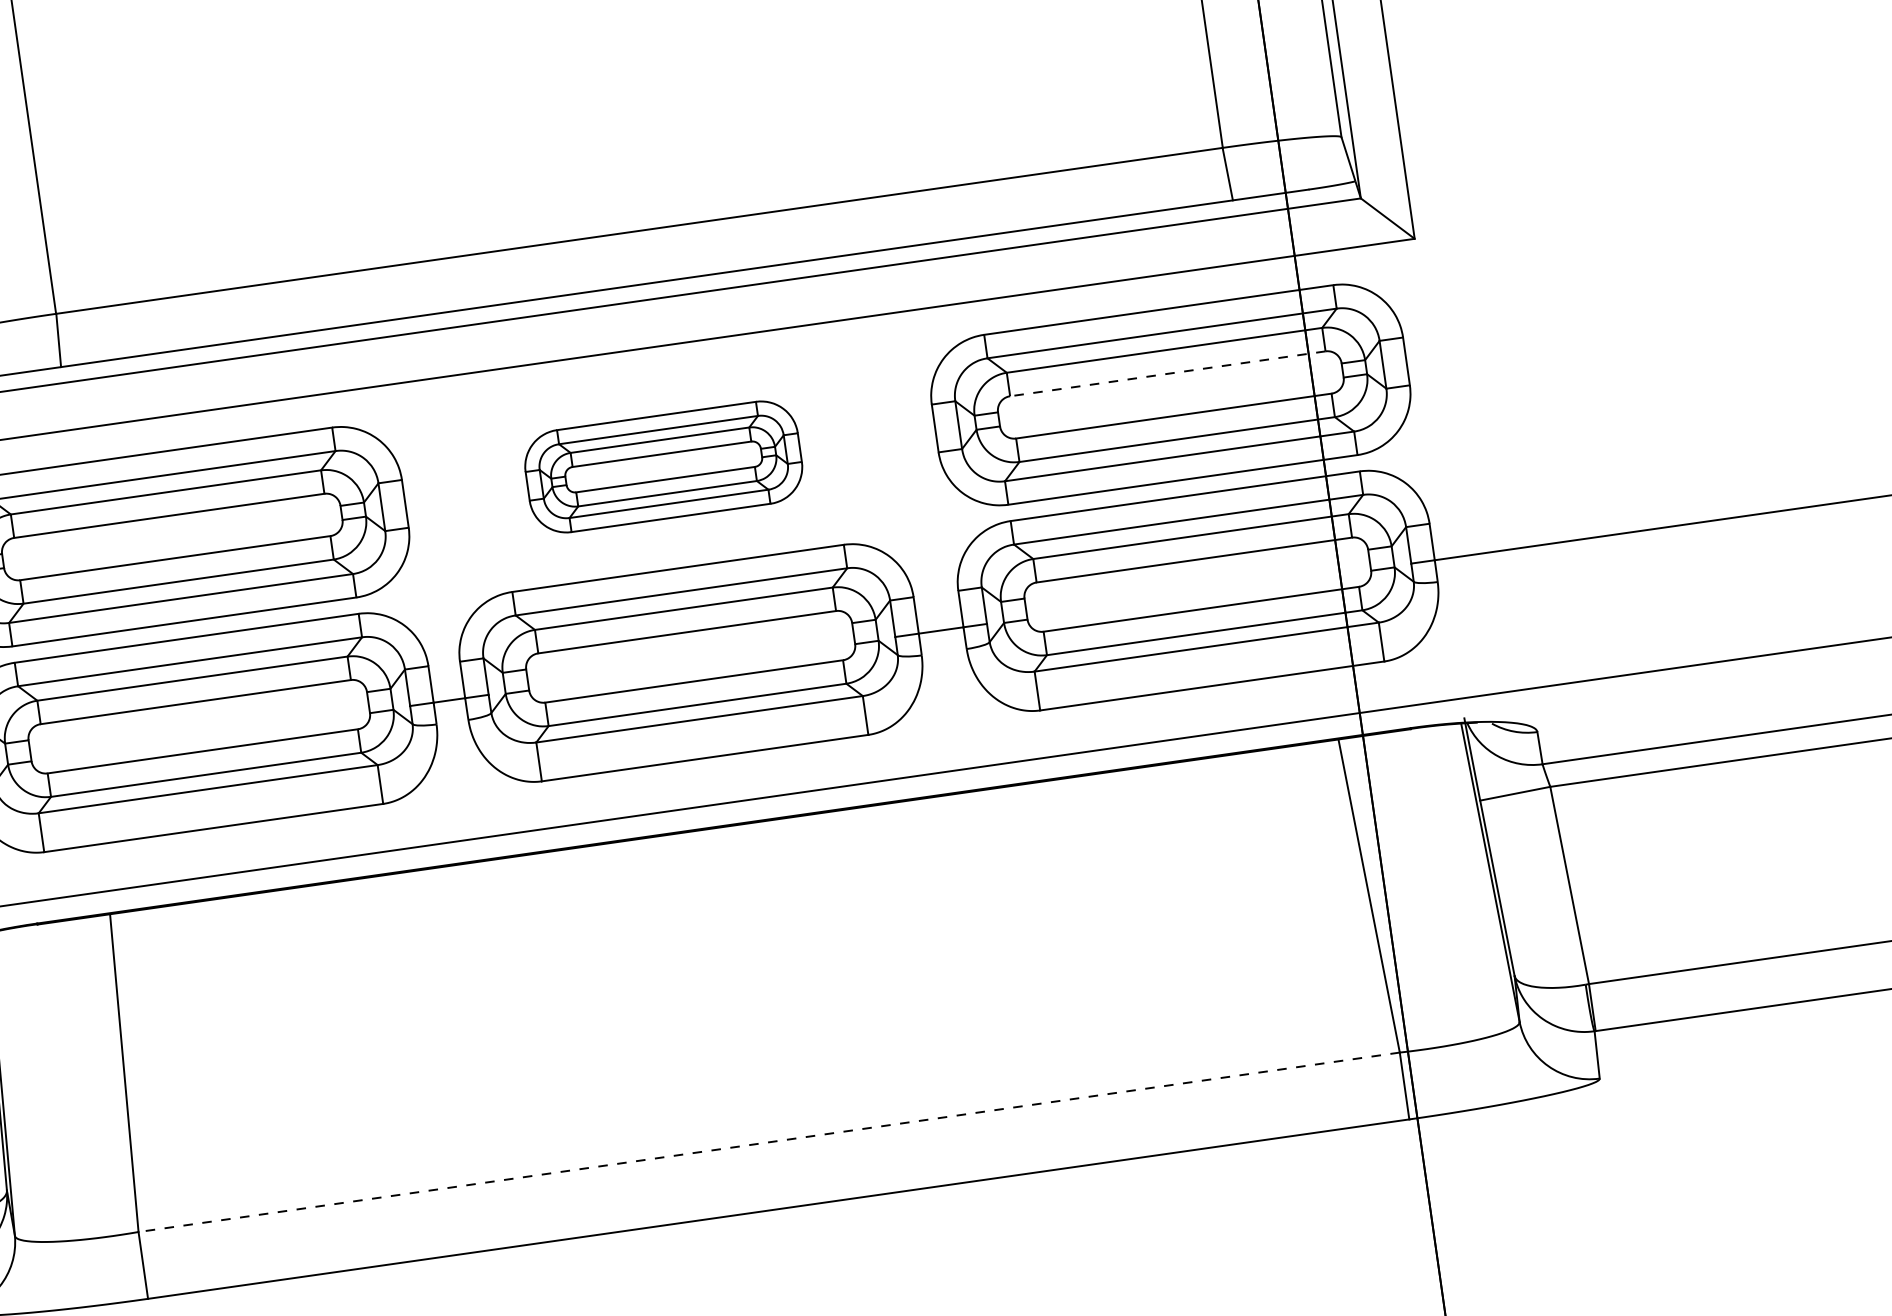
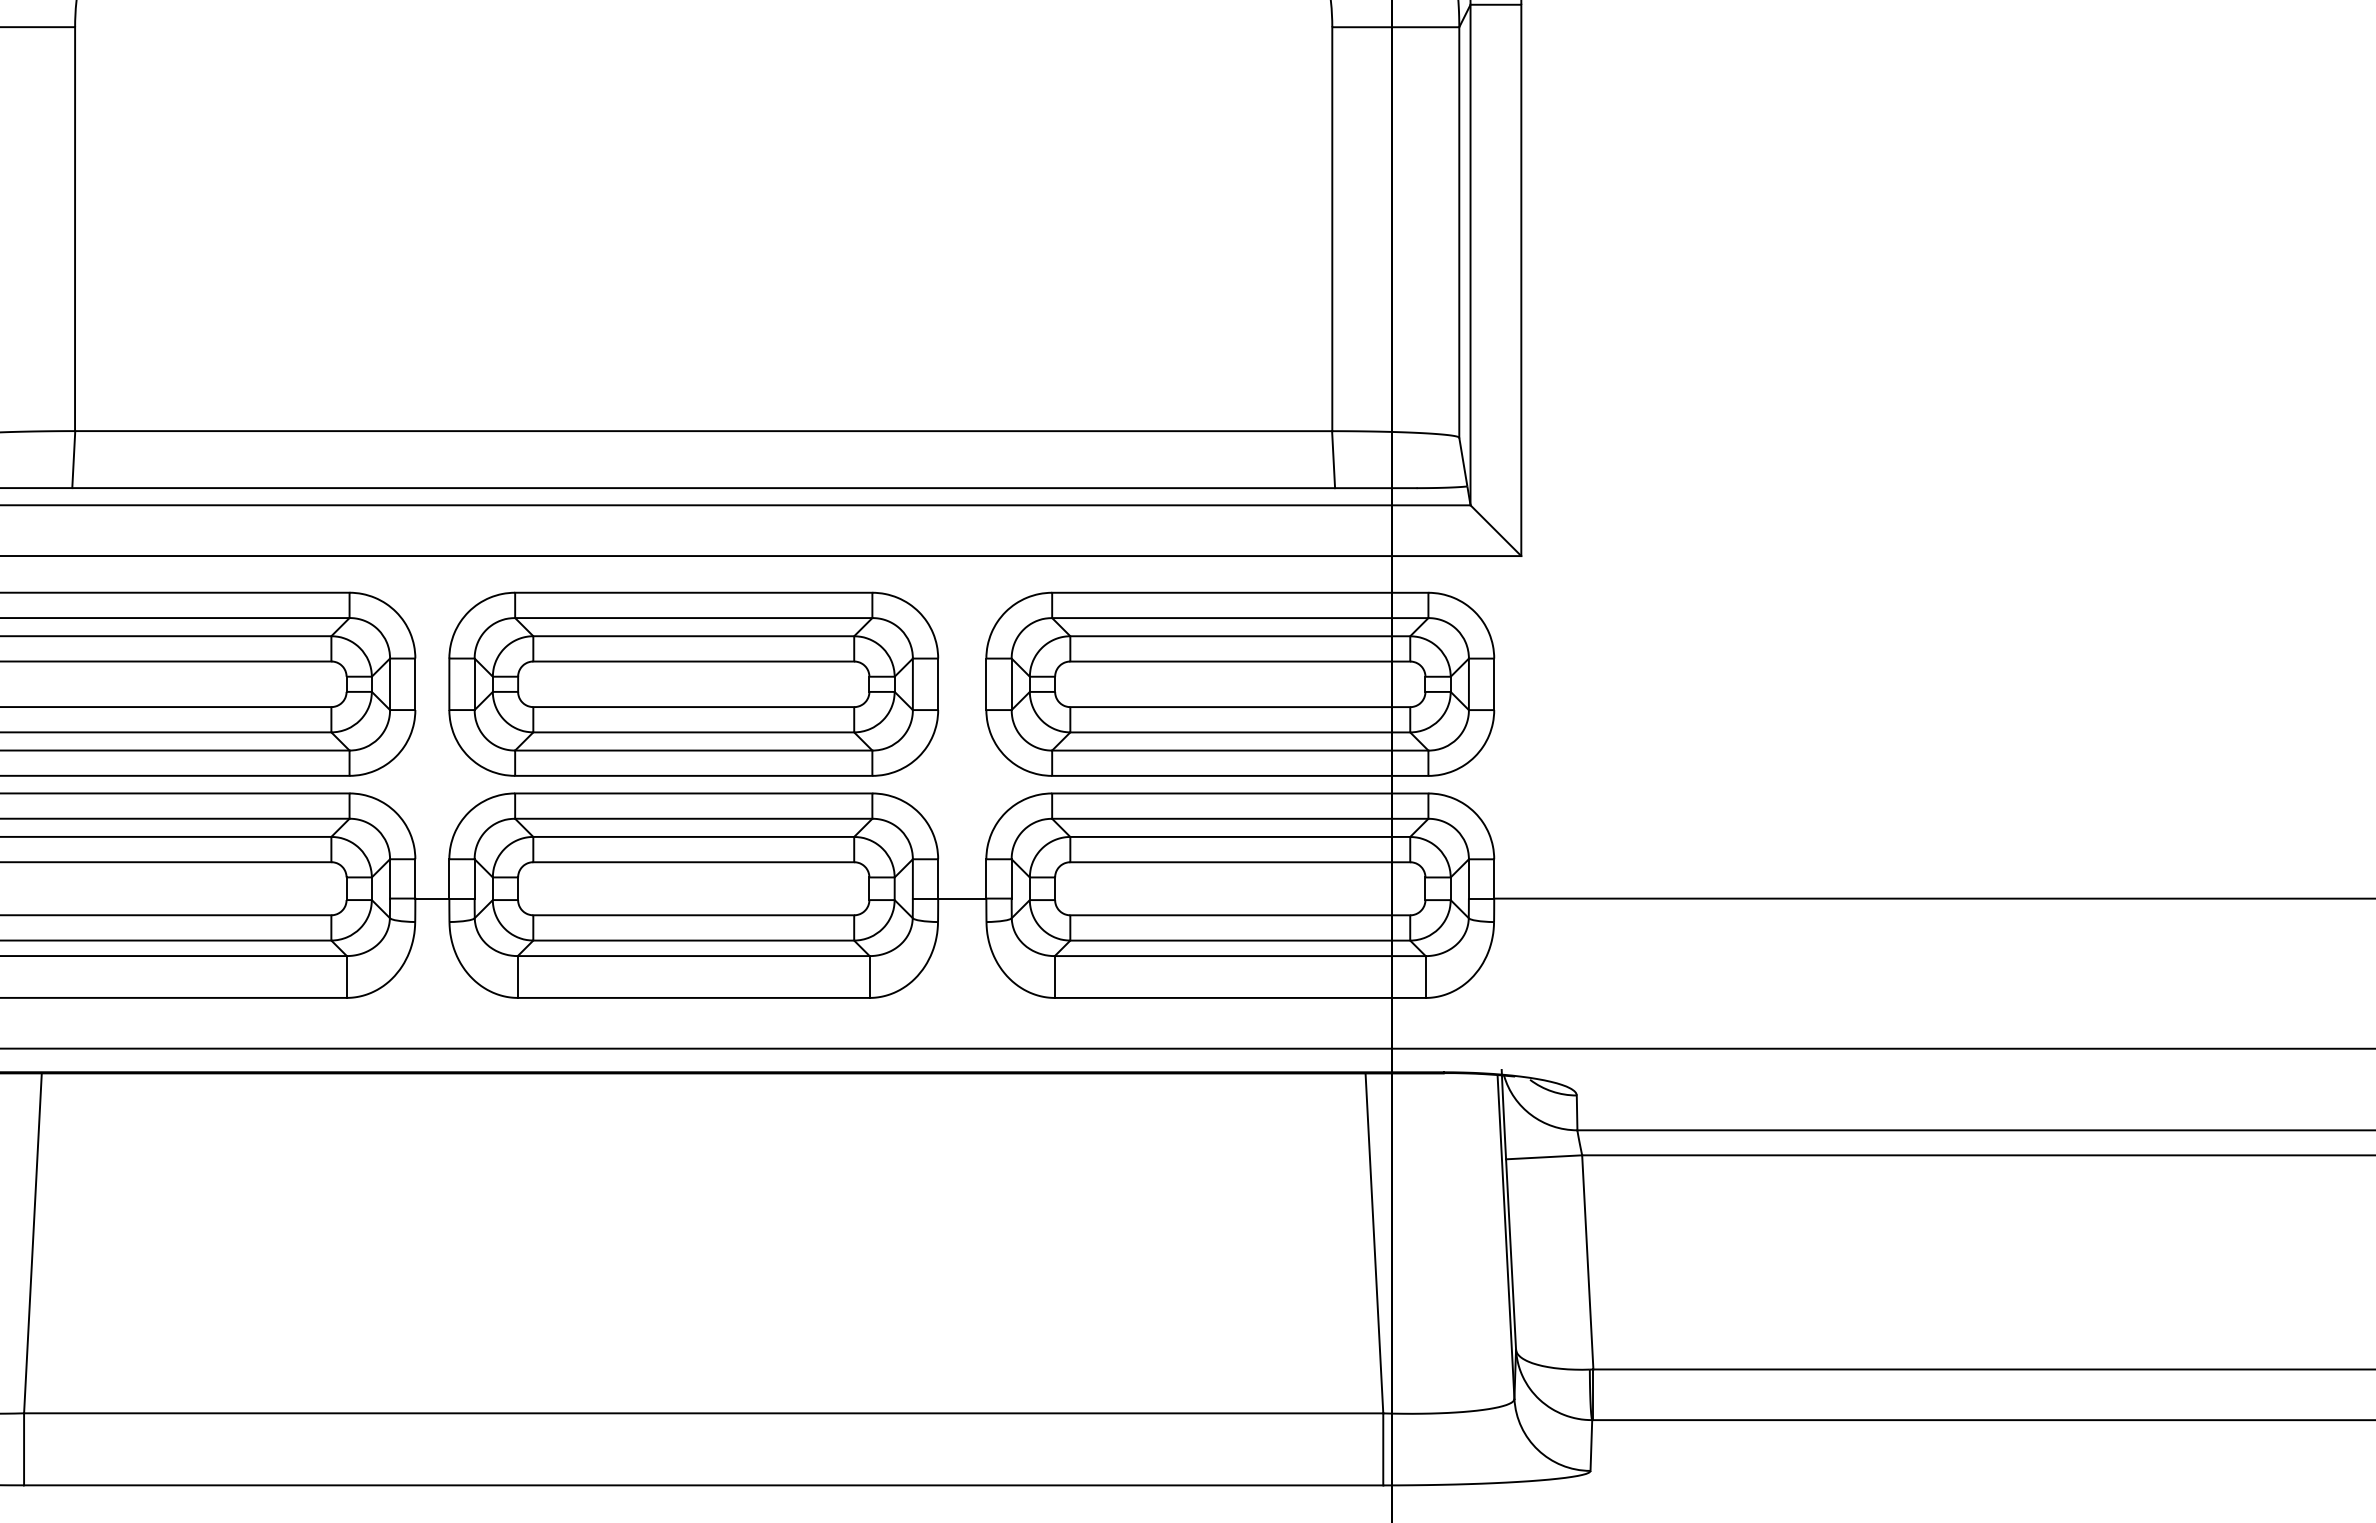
line: (1168, 373) -> (1240, 661), dashed -> solid
part: (663, 466) -> (693, 683), size x1.67
line: (769, 1142) -> (703, 1413), dashed -> solid

